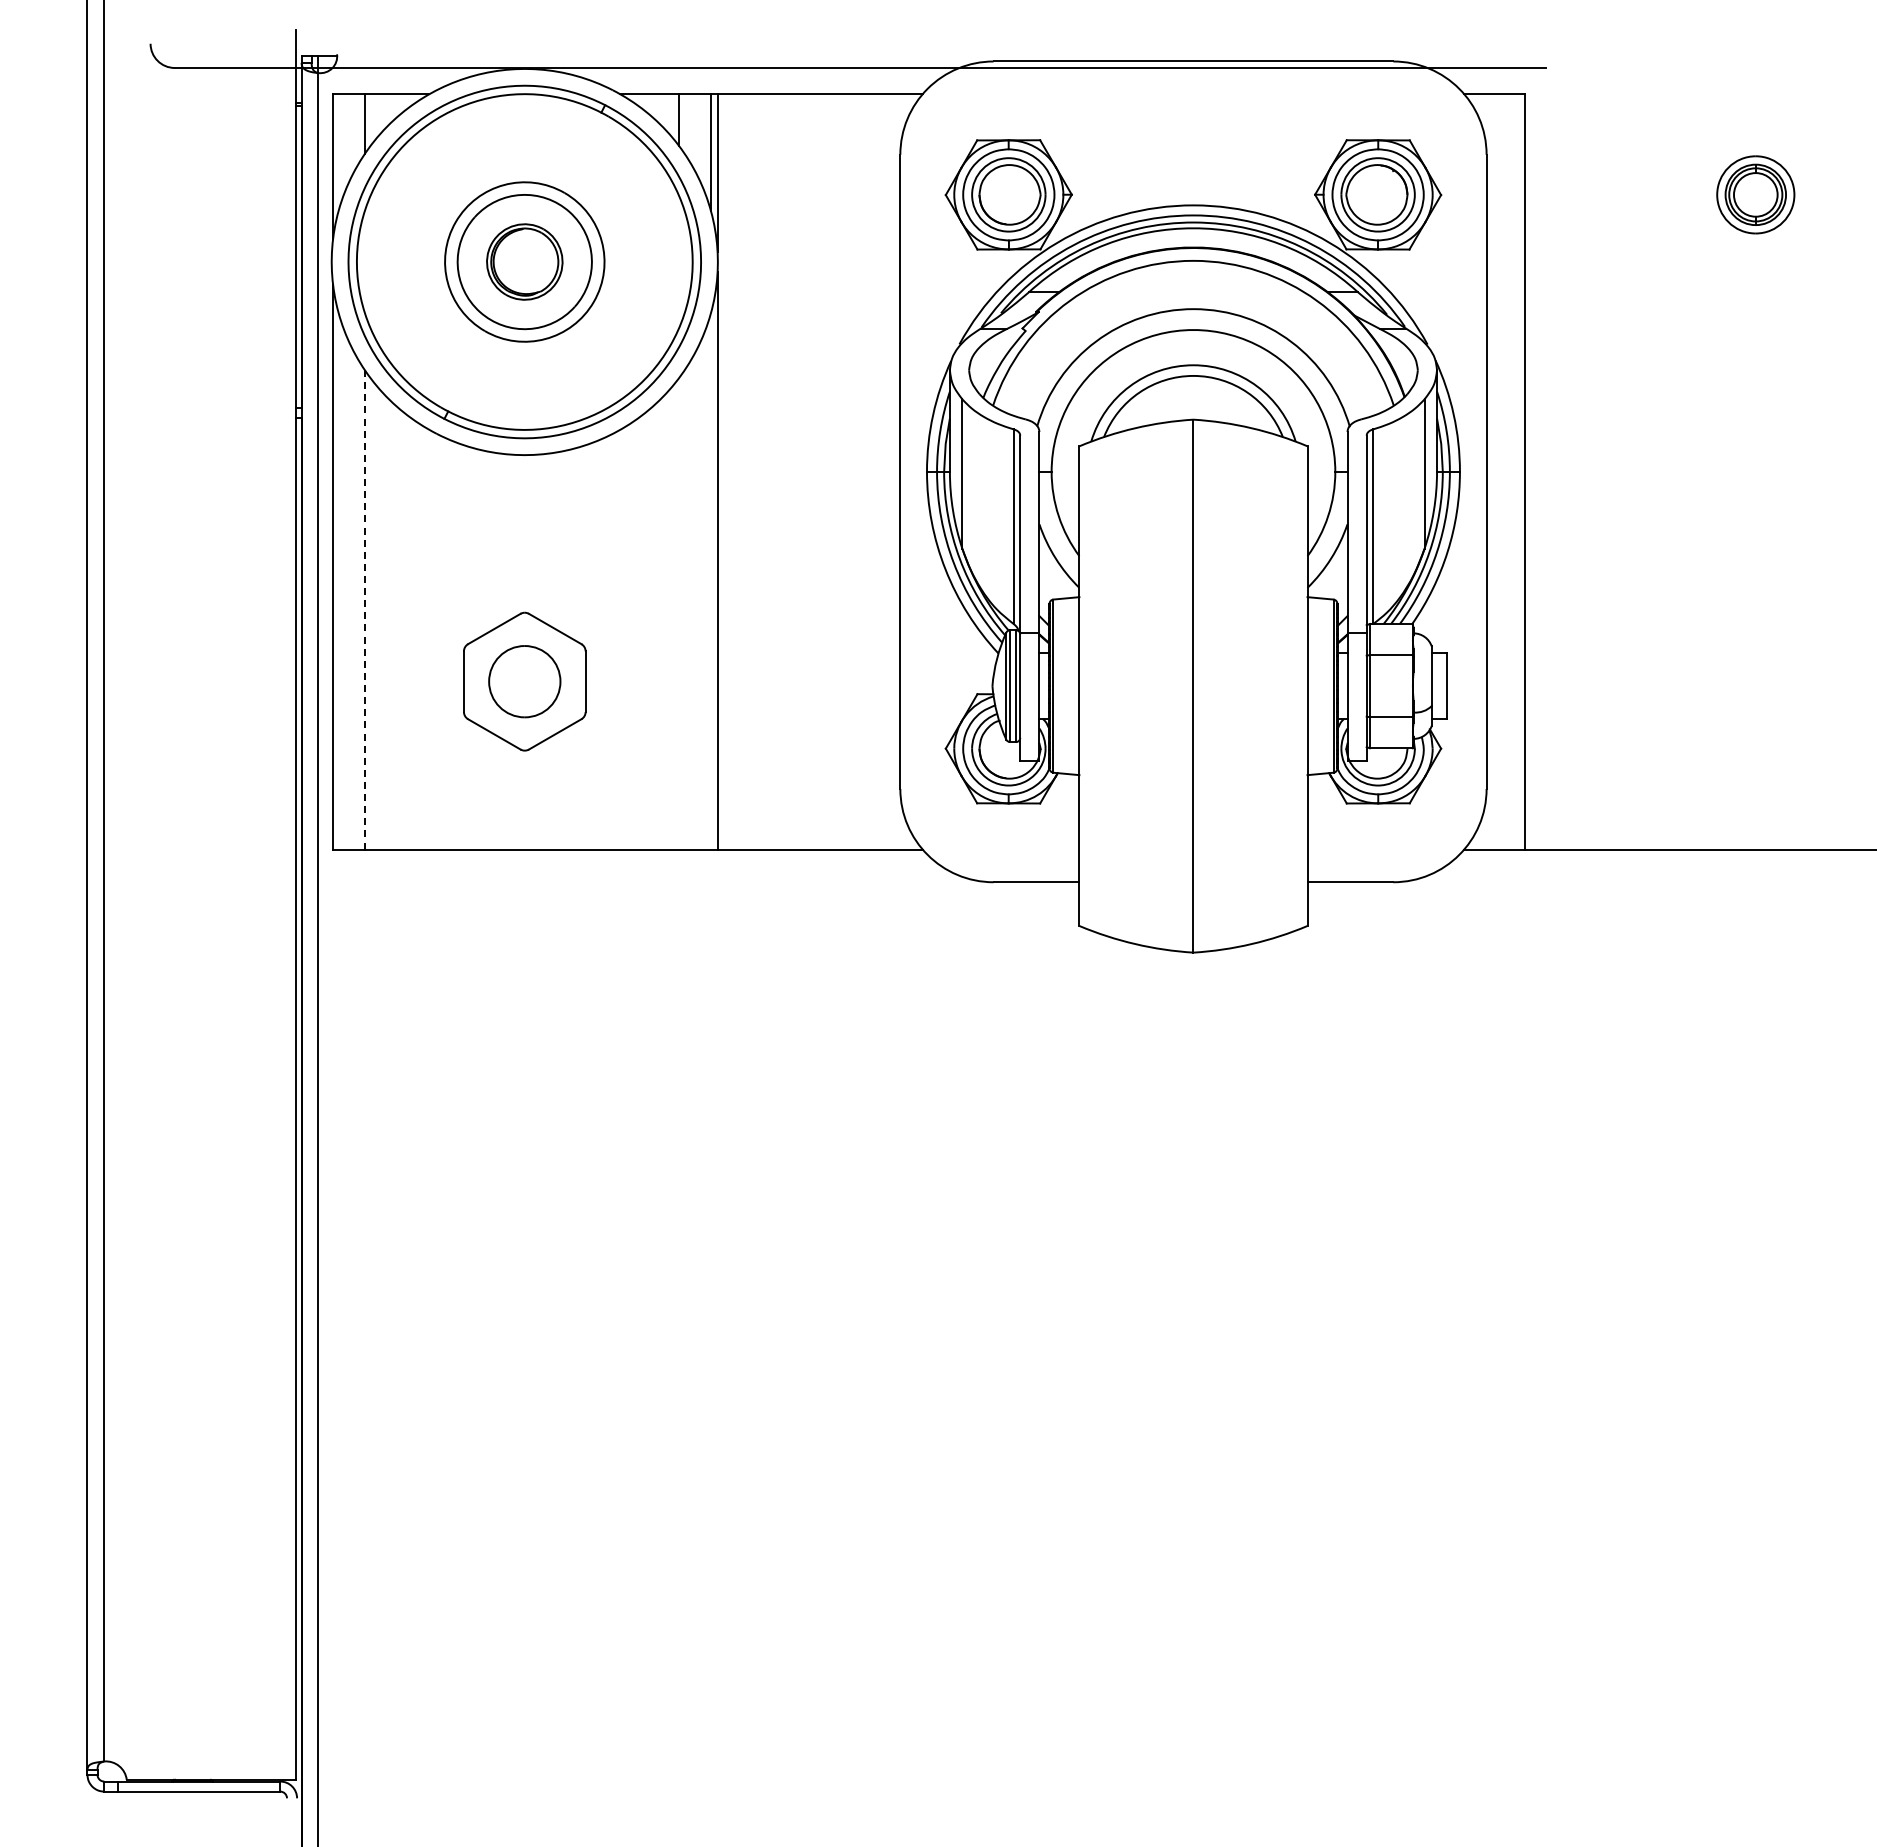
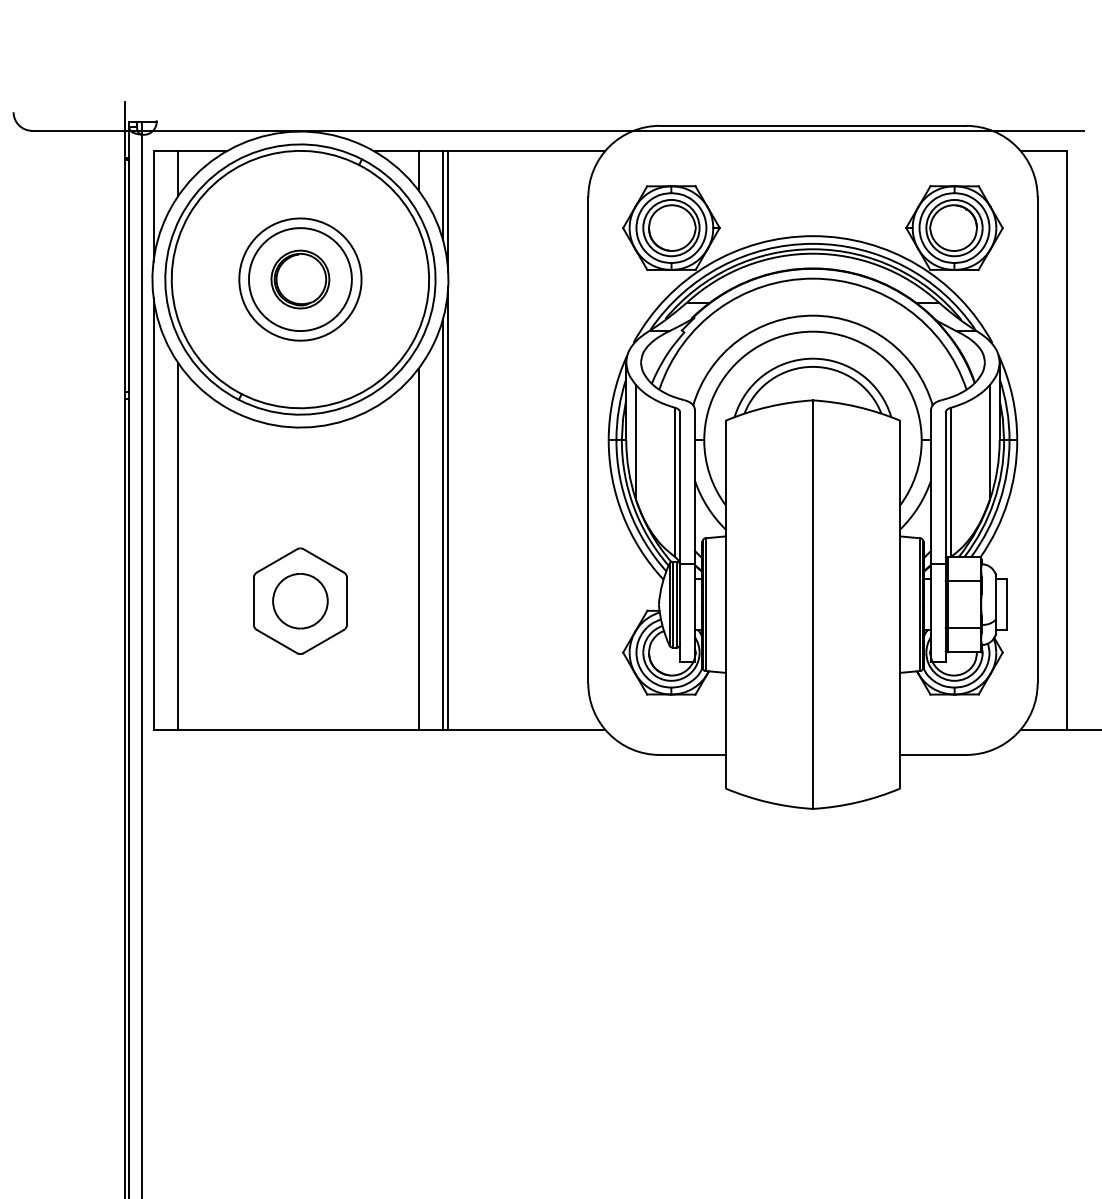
line: (710, 581) -> (442, 524), added
line: (365, 610) -> (178, 546), dashed -> solid
line: (678, 613) -> (418, 548), added

